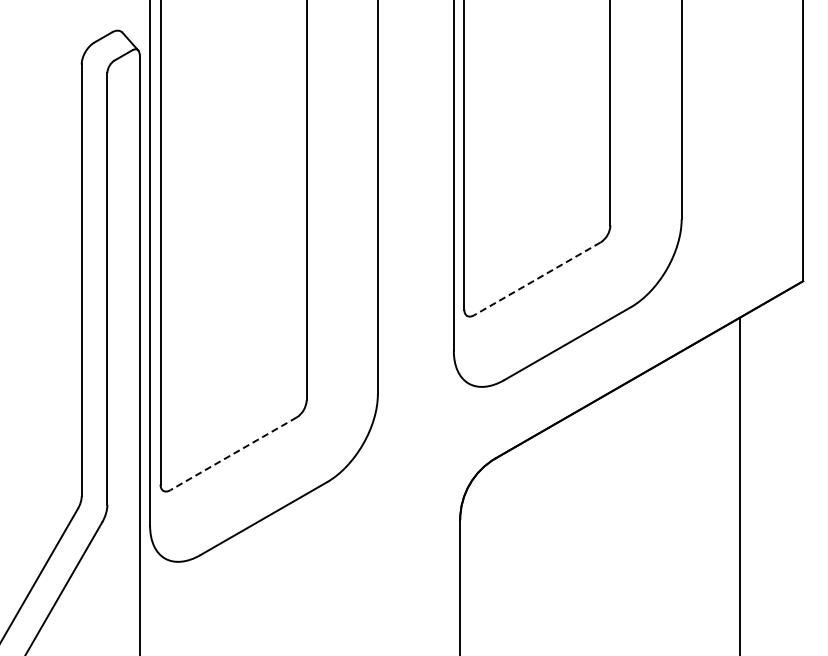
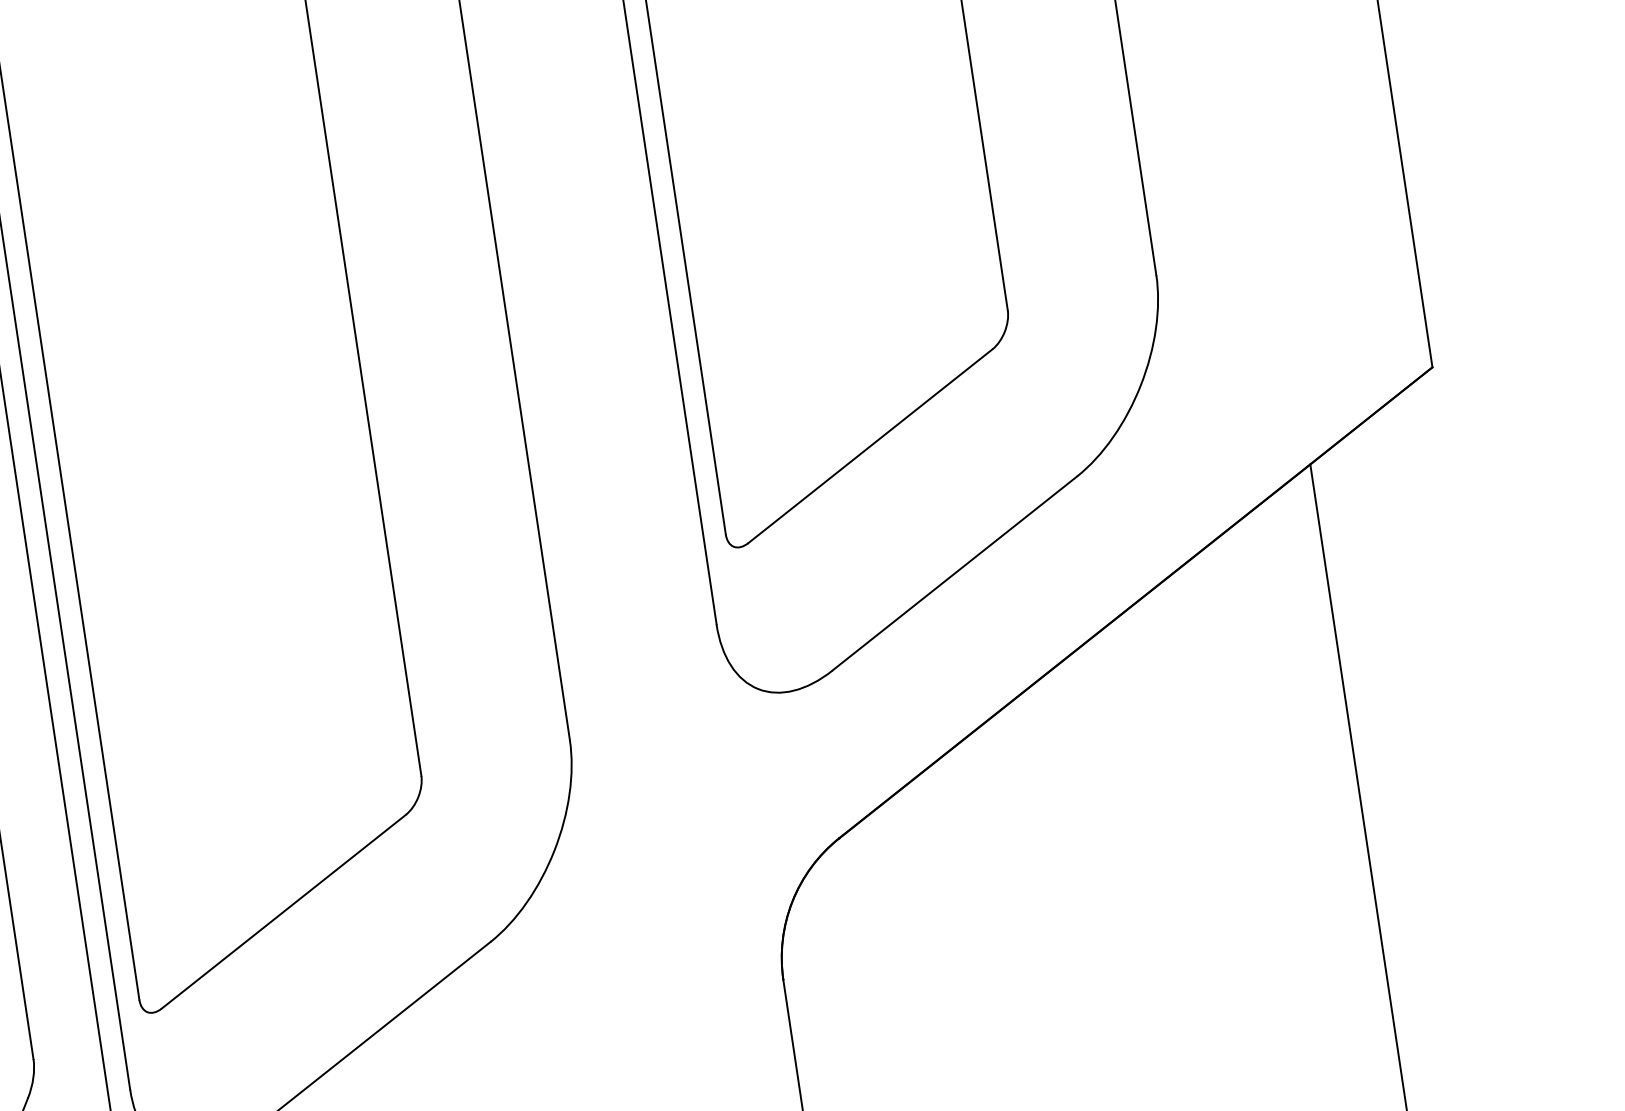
line: (536, 279) -> (868, 447), dashed -> solid
line: (233, 454) -> (283, 913), dashed -> solid

